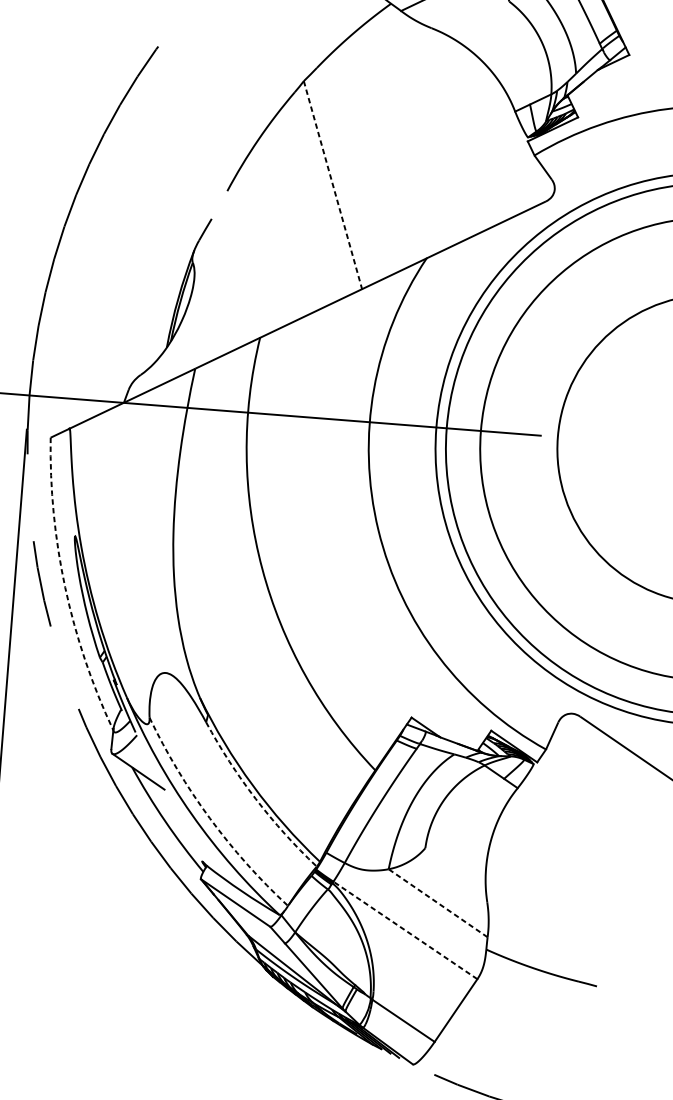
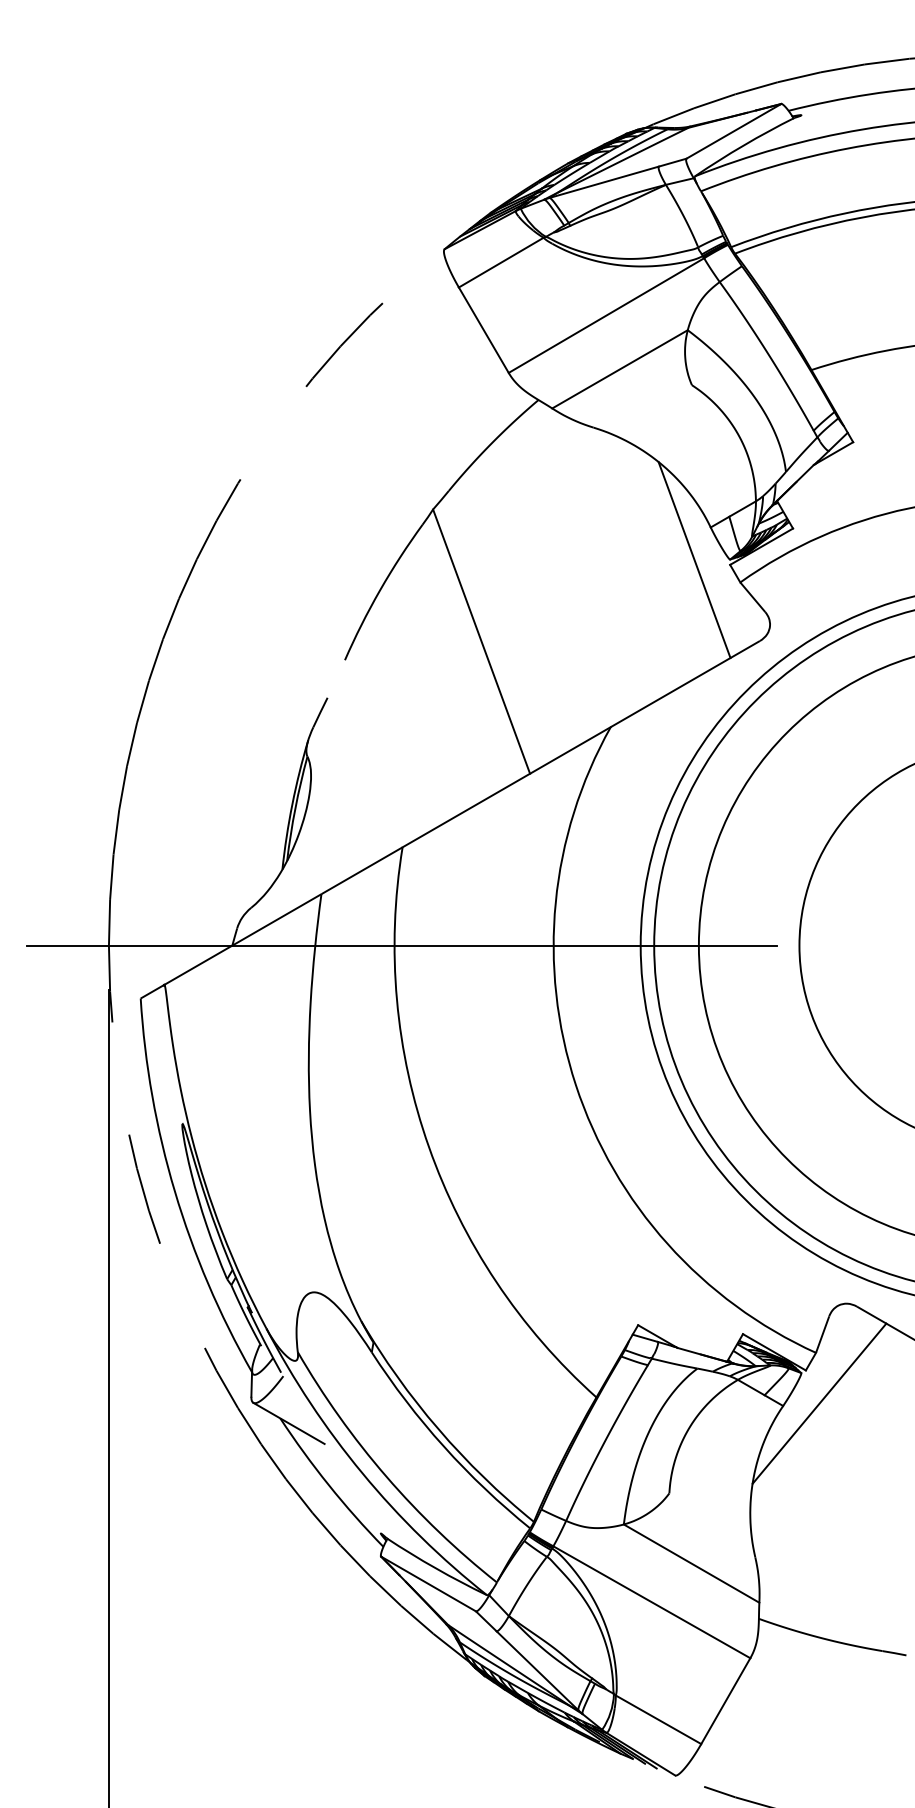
line: (500, 135) -> (694, 560), added
line: (332, 185) -> (481, 641), dashed -> solid
arc: (64, 587) -> (174, 1191), dashed -> solid
line: (545, 788) -> (819, 1403), added
arc: (256, 798) -> (444, 1446), dashed -> solid
arc: (209, 818) -> (386, 1476), dashed -> solid
line: (438, 903) -> (691, 1563), dashed -> solid
line: (405, 930) -> (651, 1602), dashed -> solid

